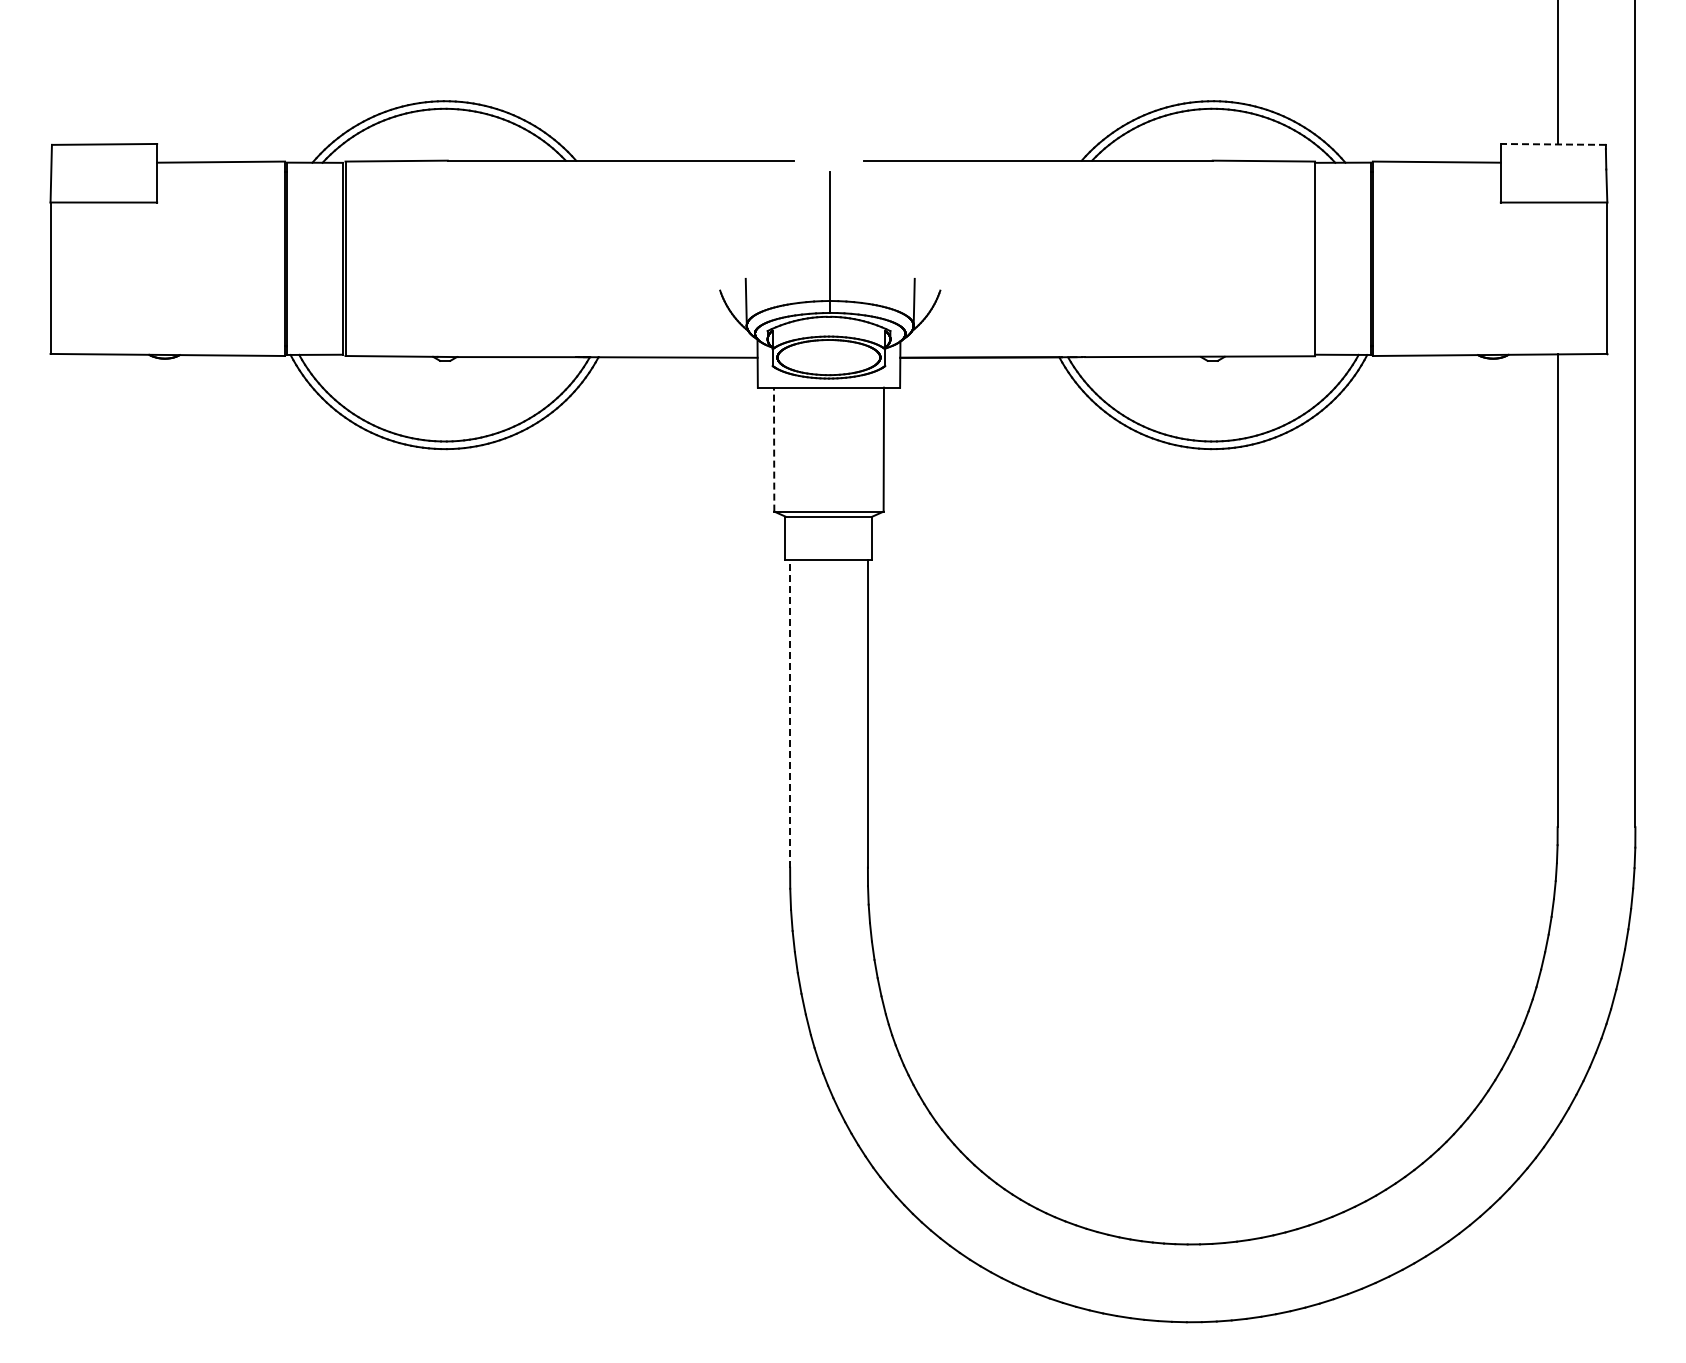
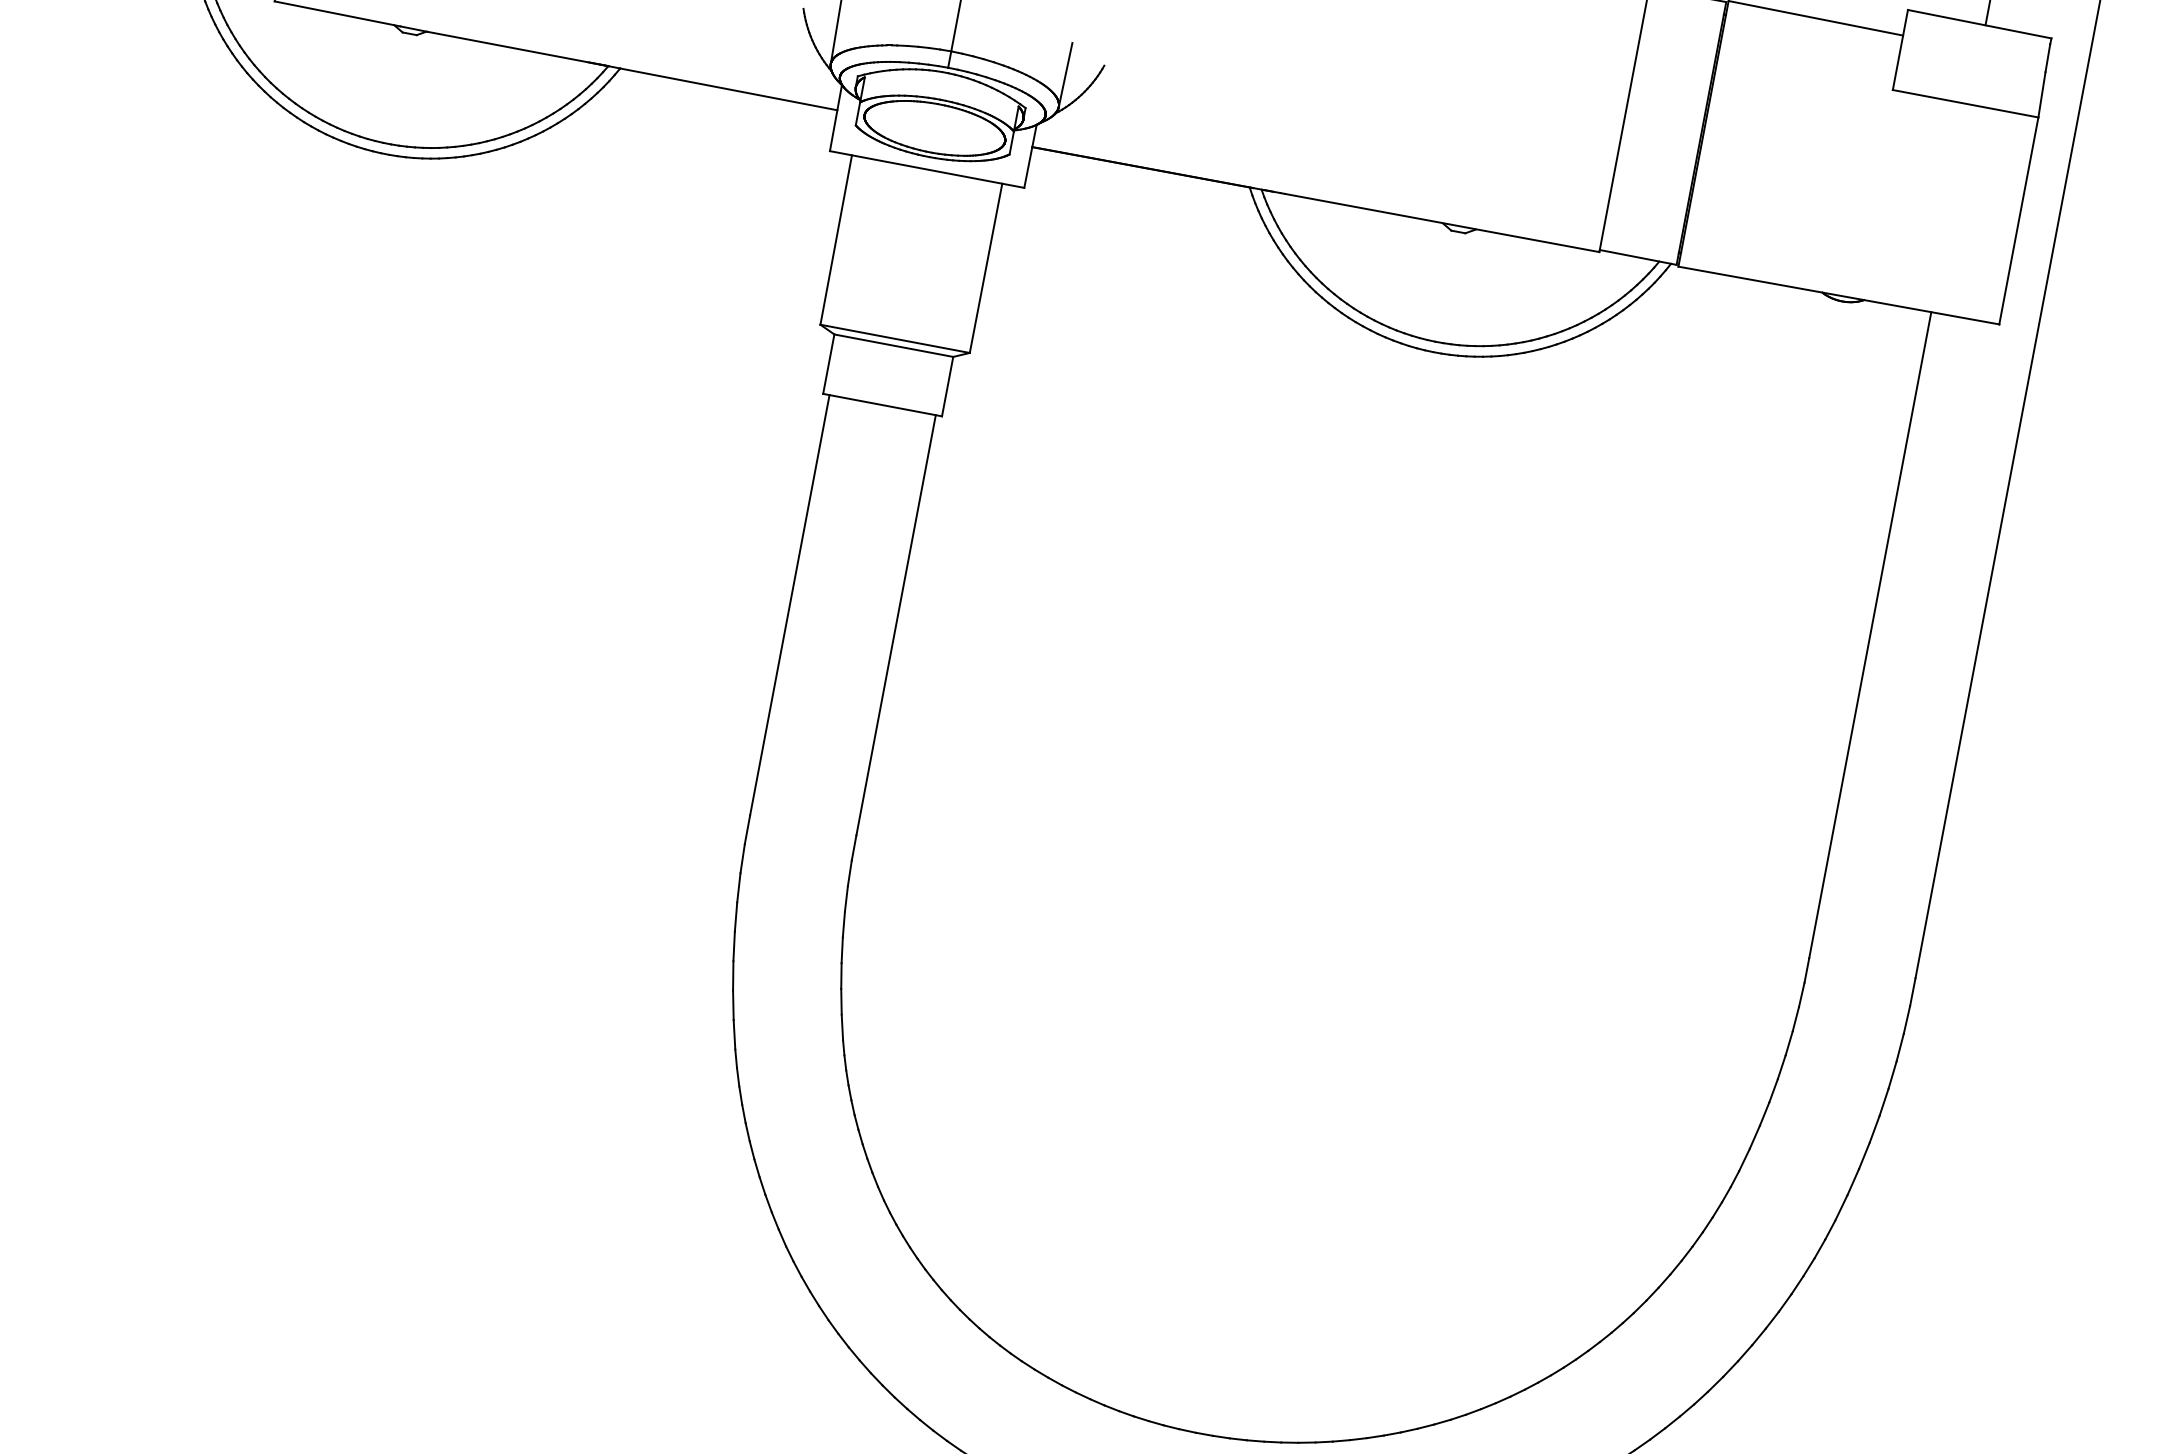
line: (1553, 144) -> (1979, 24), dashed -> solid
line: (774, 449) -> (836, 239), dashed -> solid
line: (790, 713) -> (790, 604), dashed -> solid

